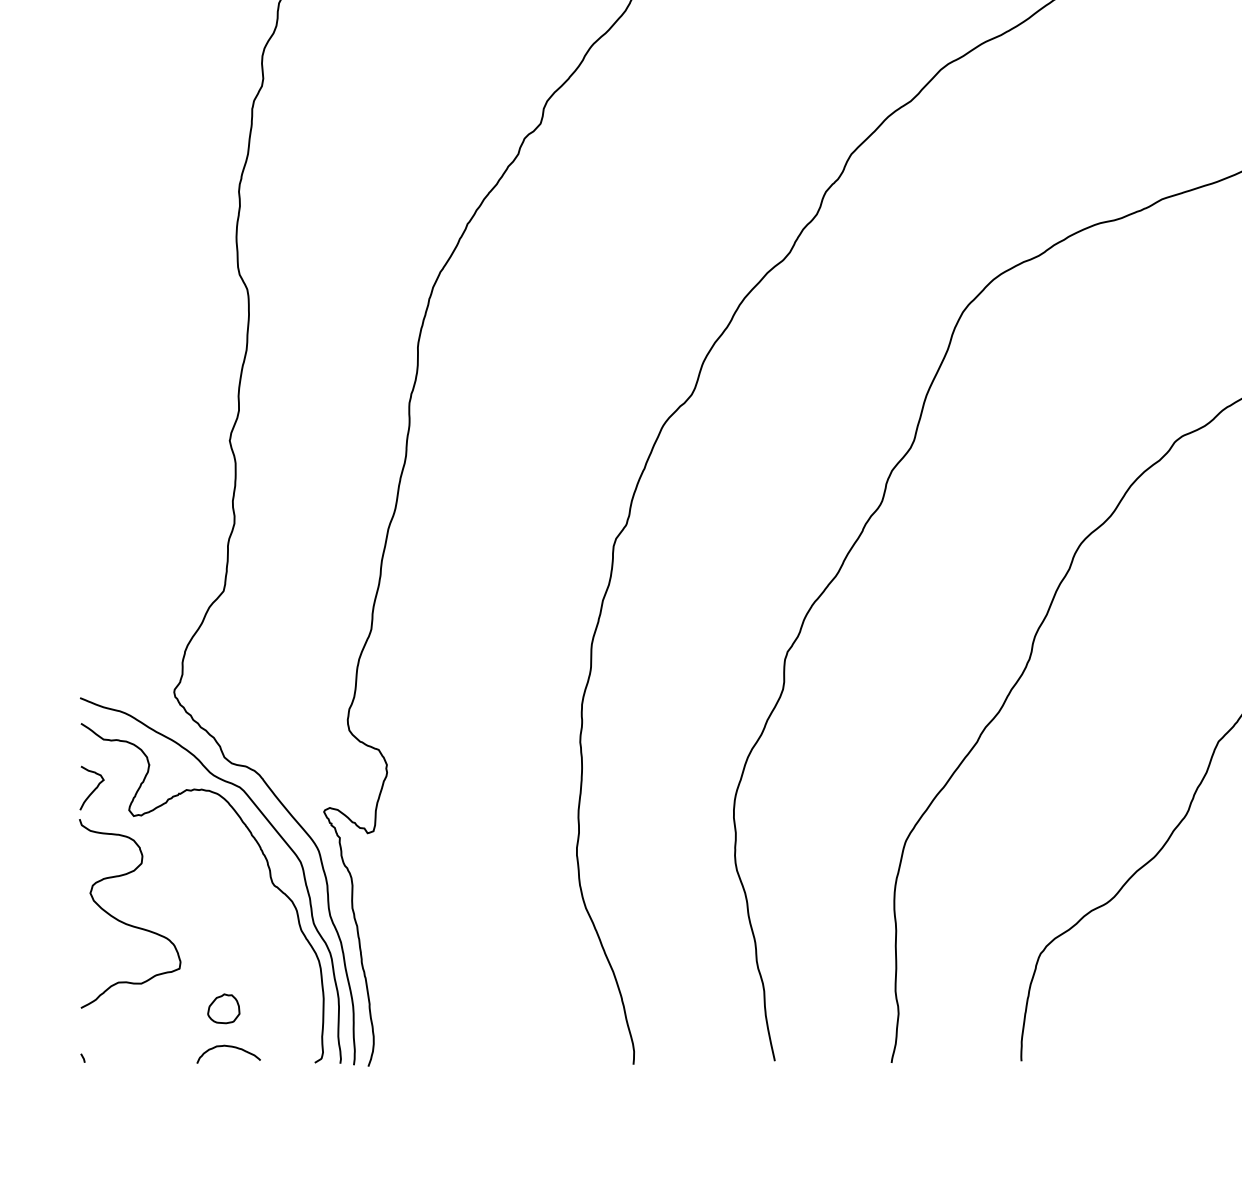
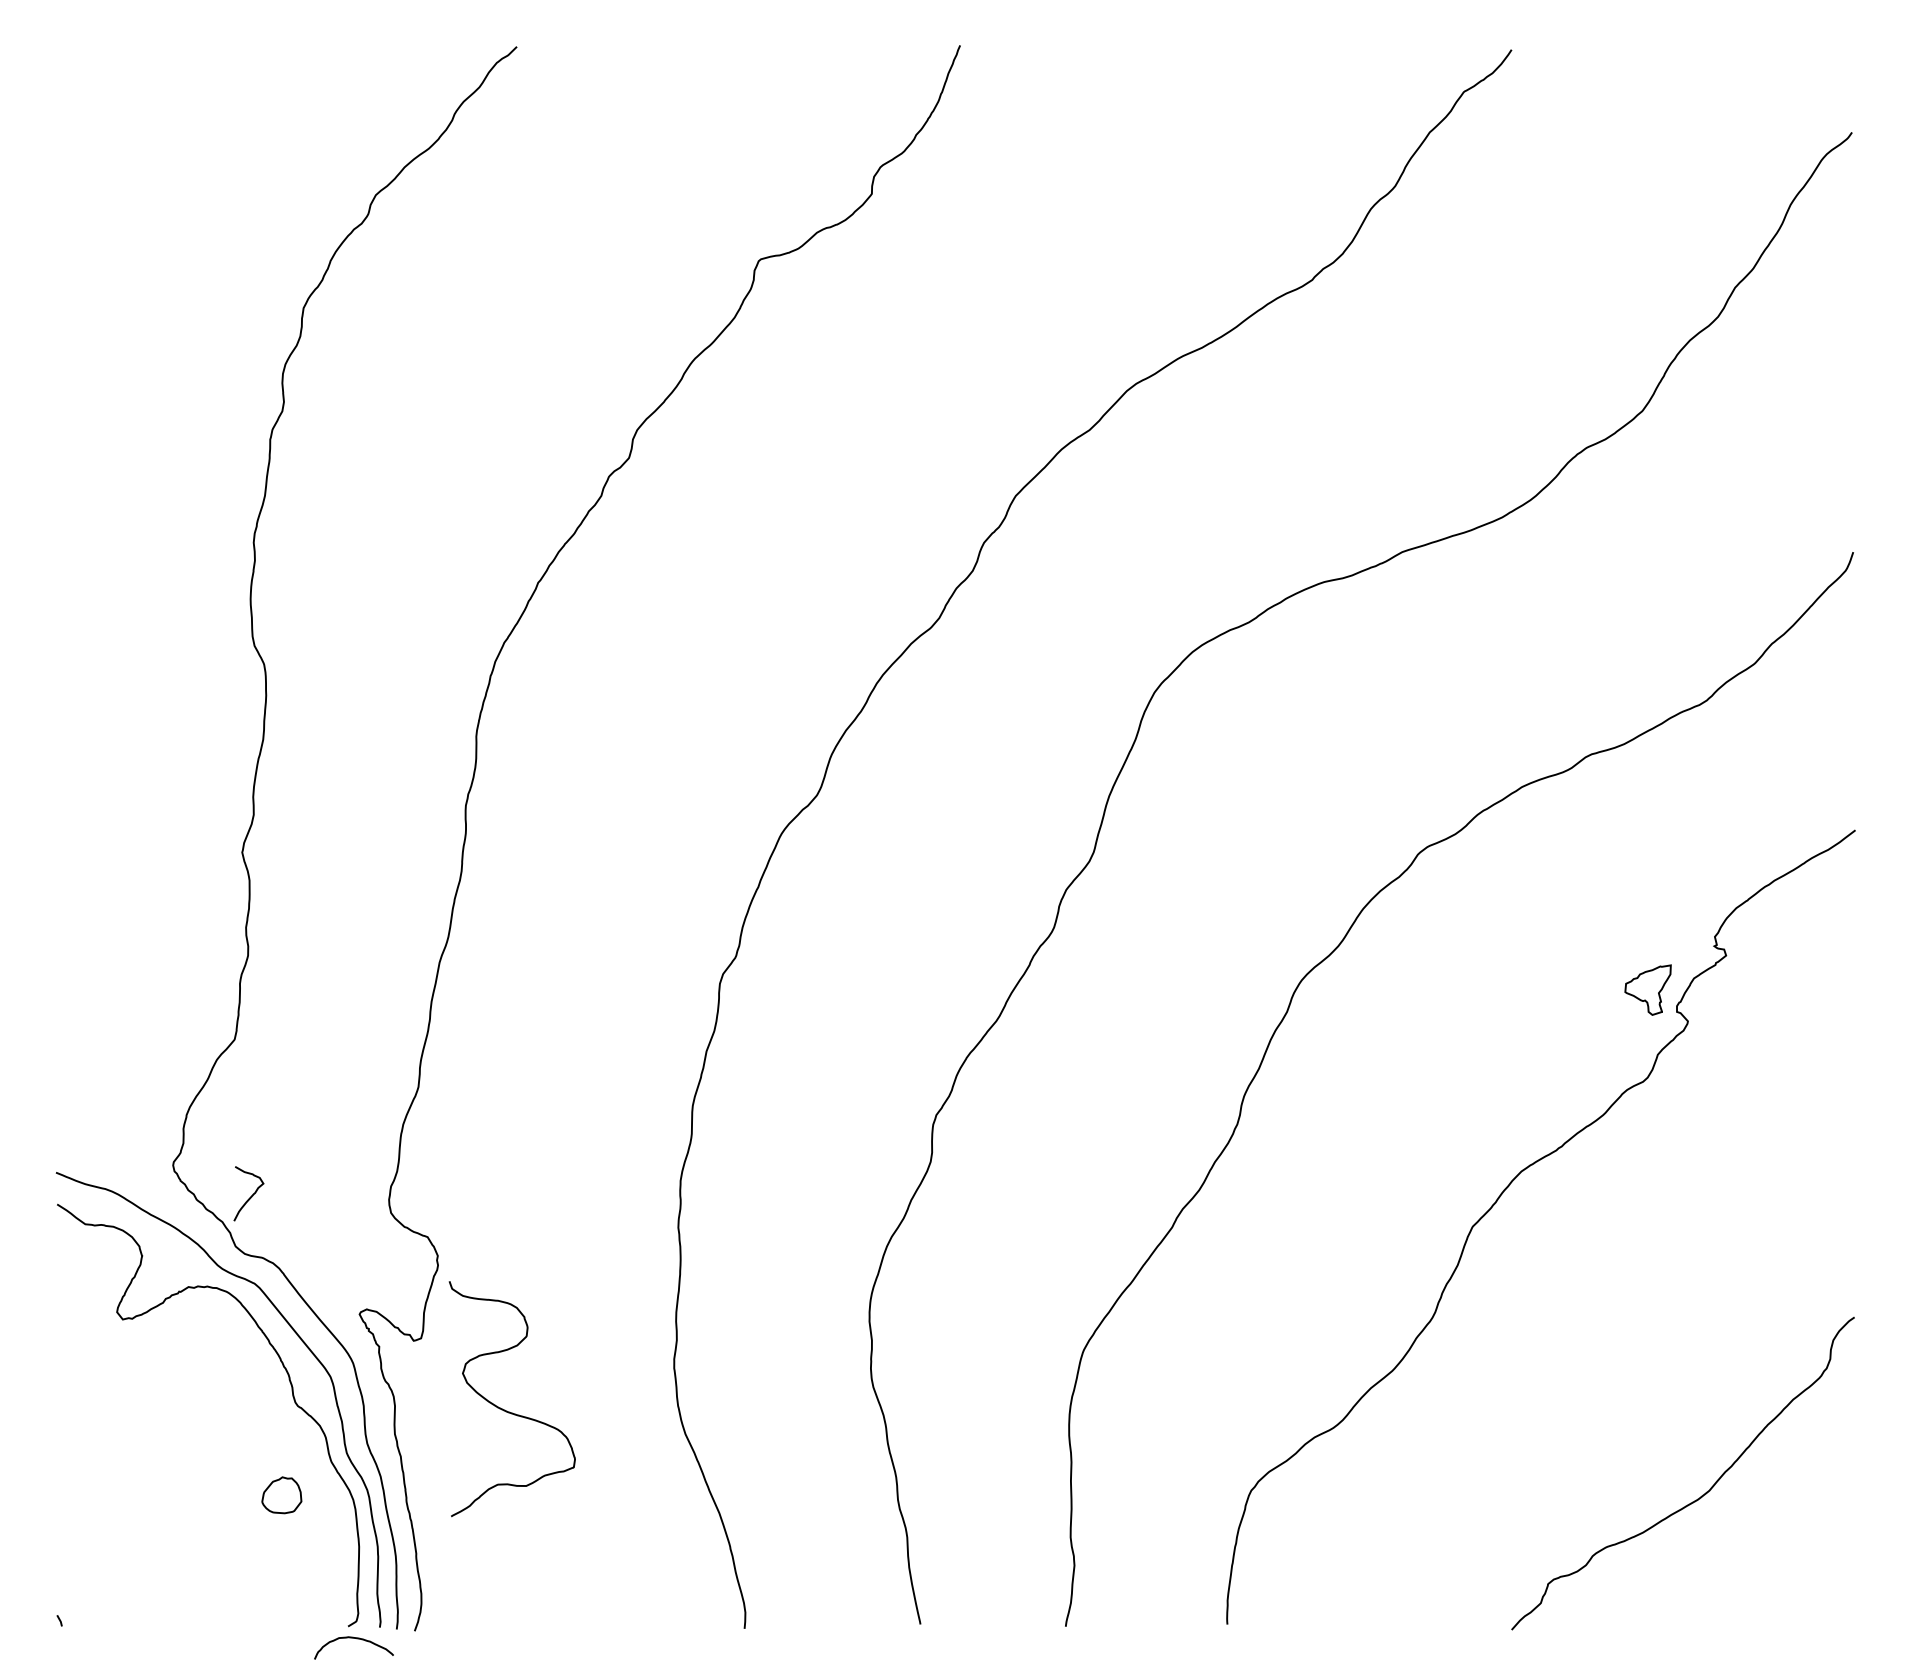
curve: (94, 789) -> (251, 1195), moved
curve: (126, 922) -> (507, 1410), moved
part: (223, 1008) -> (281, 1495), moved
curve: (230, 1047) -> (356, 1639), moved

